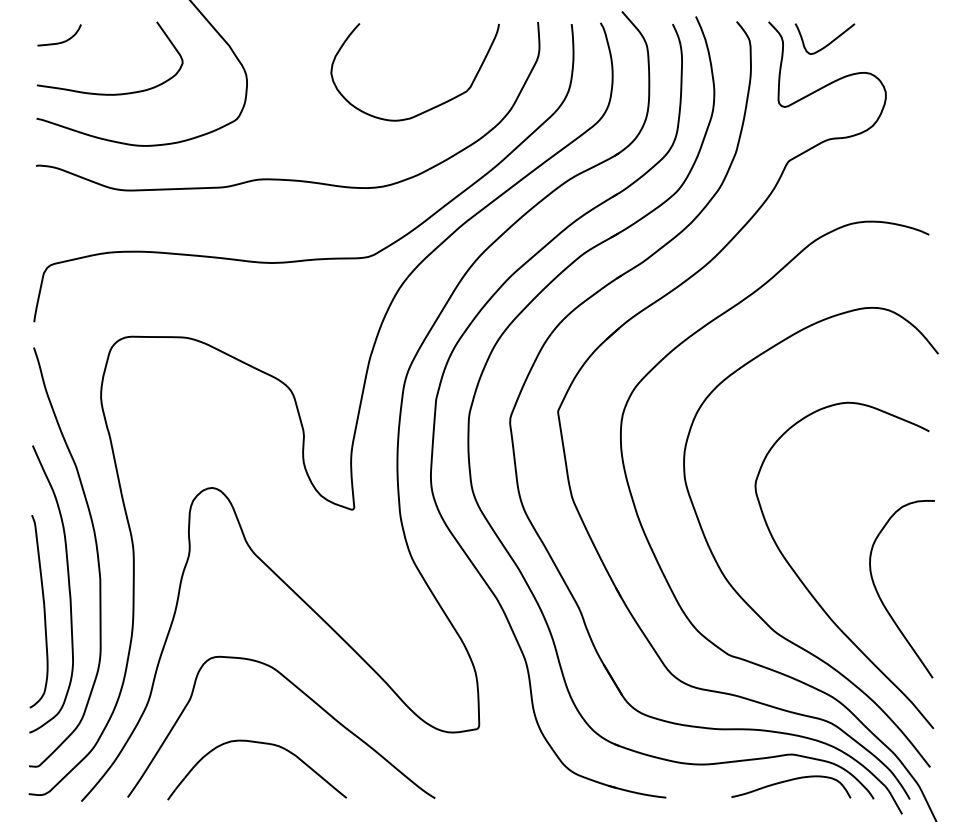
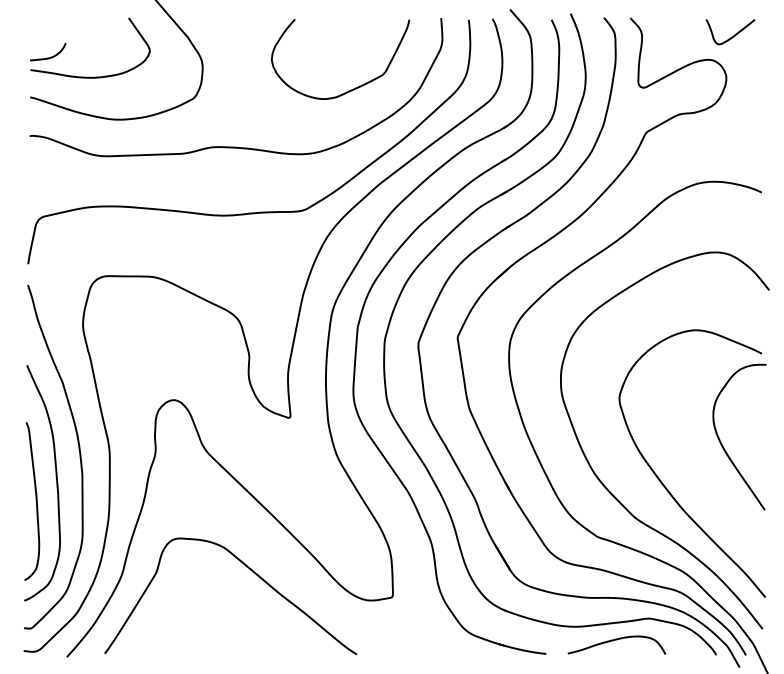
curve: (61, 41) -> (49, 57), moved
curve: (826, 44) -> (731, 36), moved
curve: (881, 598) -> (722, 444), moved
curve: (264, 744) -> (216, 610), removed
curve: (789, 781) -> (615, 640), moved

